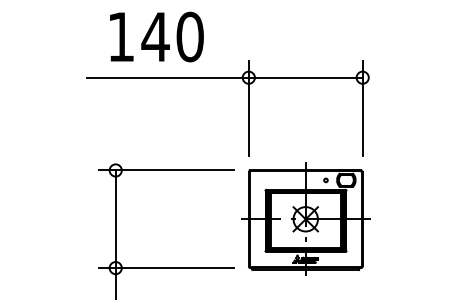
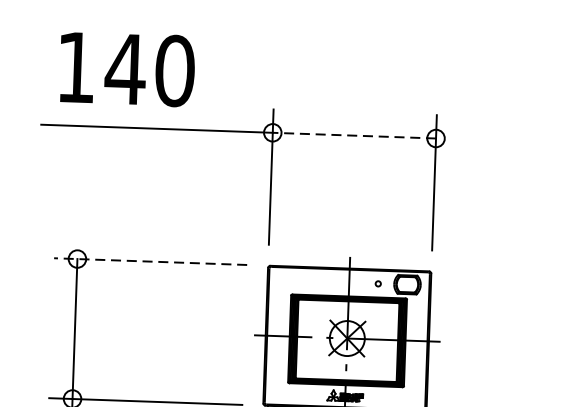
text: (156, 36) -> (126, 68), moved
line: (305, 77) -> (354, 135), solid -> dashed
line: (166, 170) -> (150, 261), solid -> dashed

